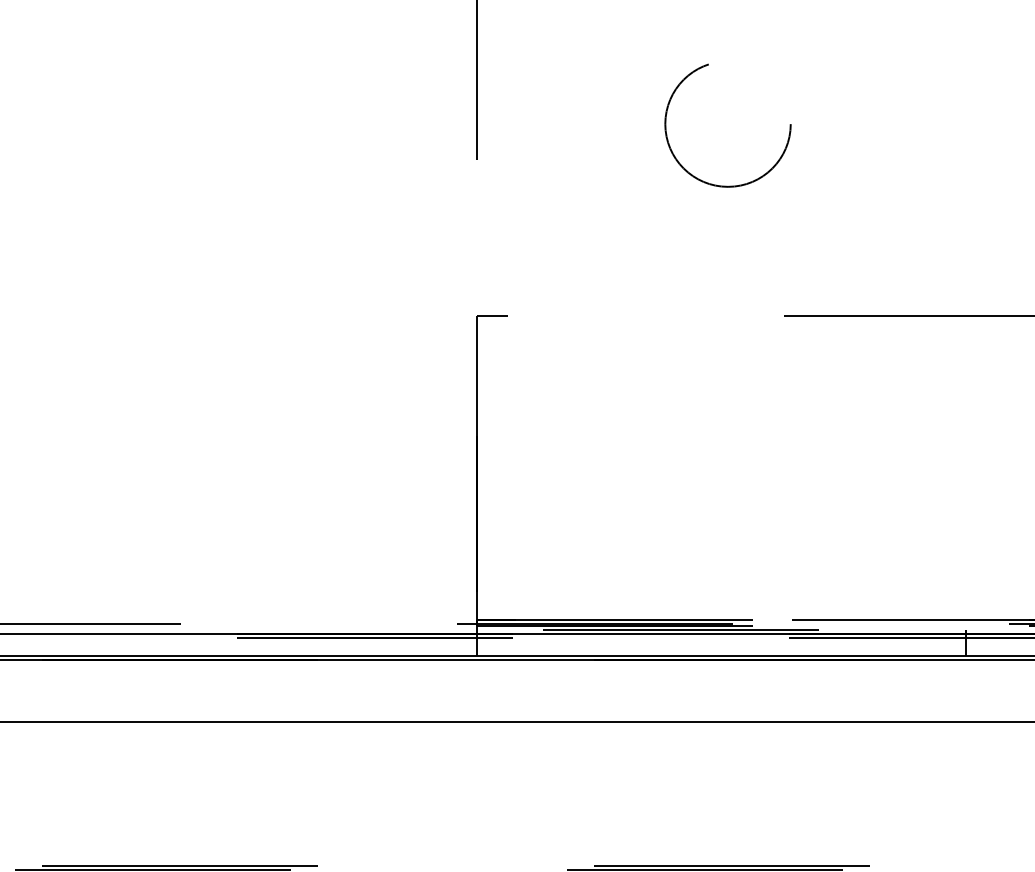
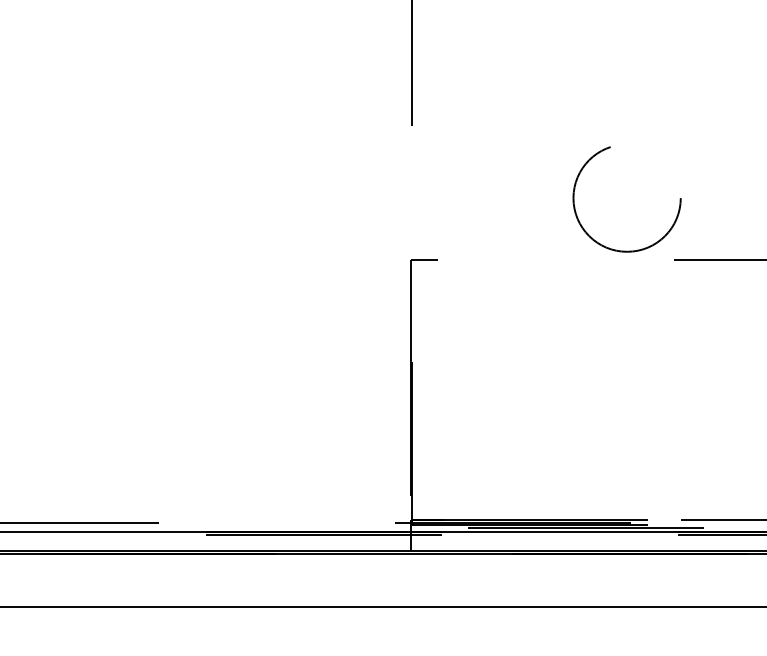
circle: (727, 125) -> (626, 199), moved

